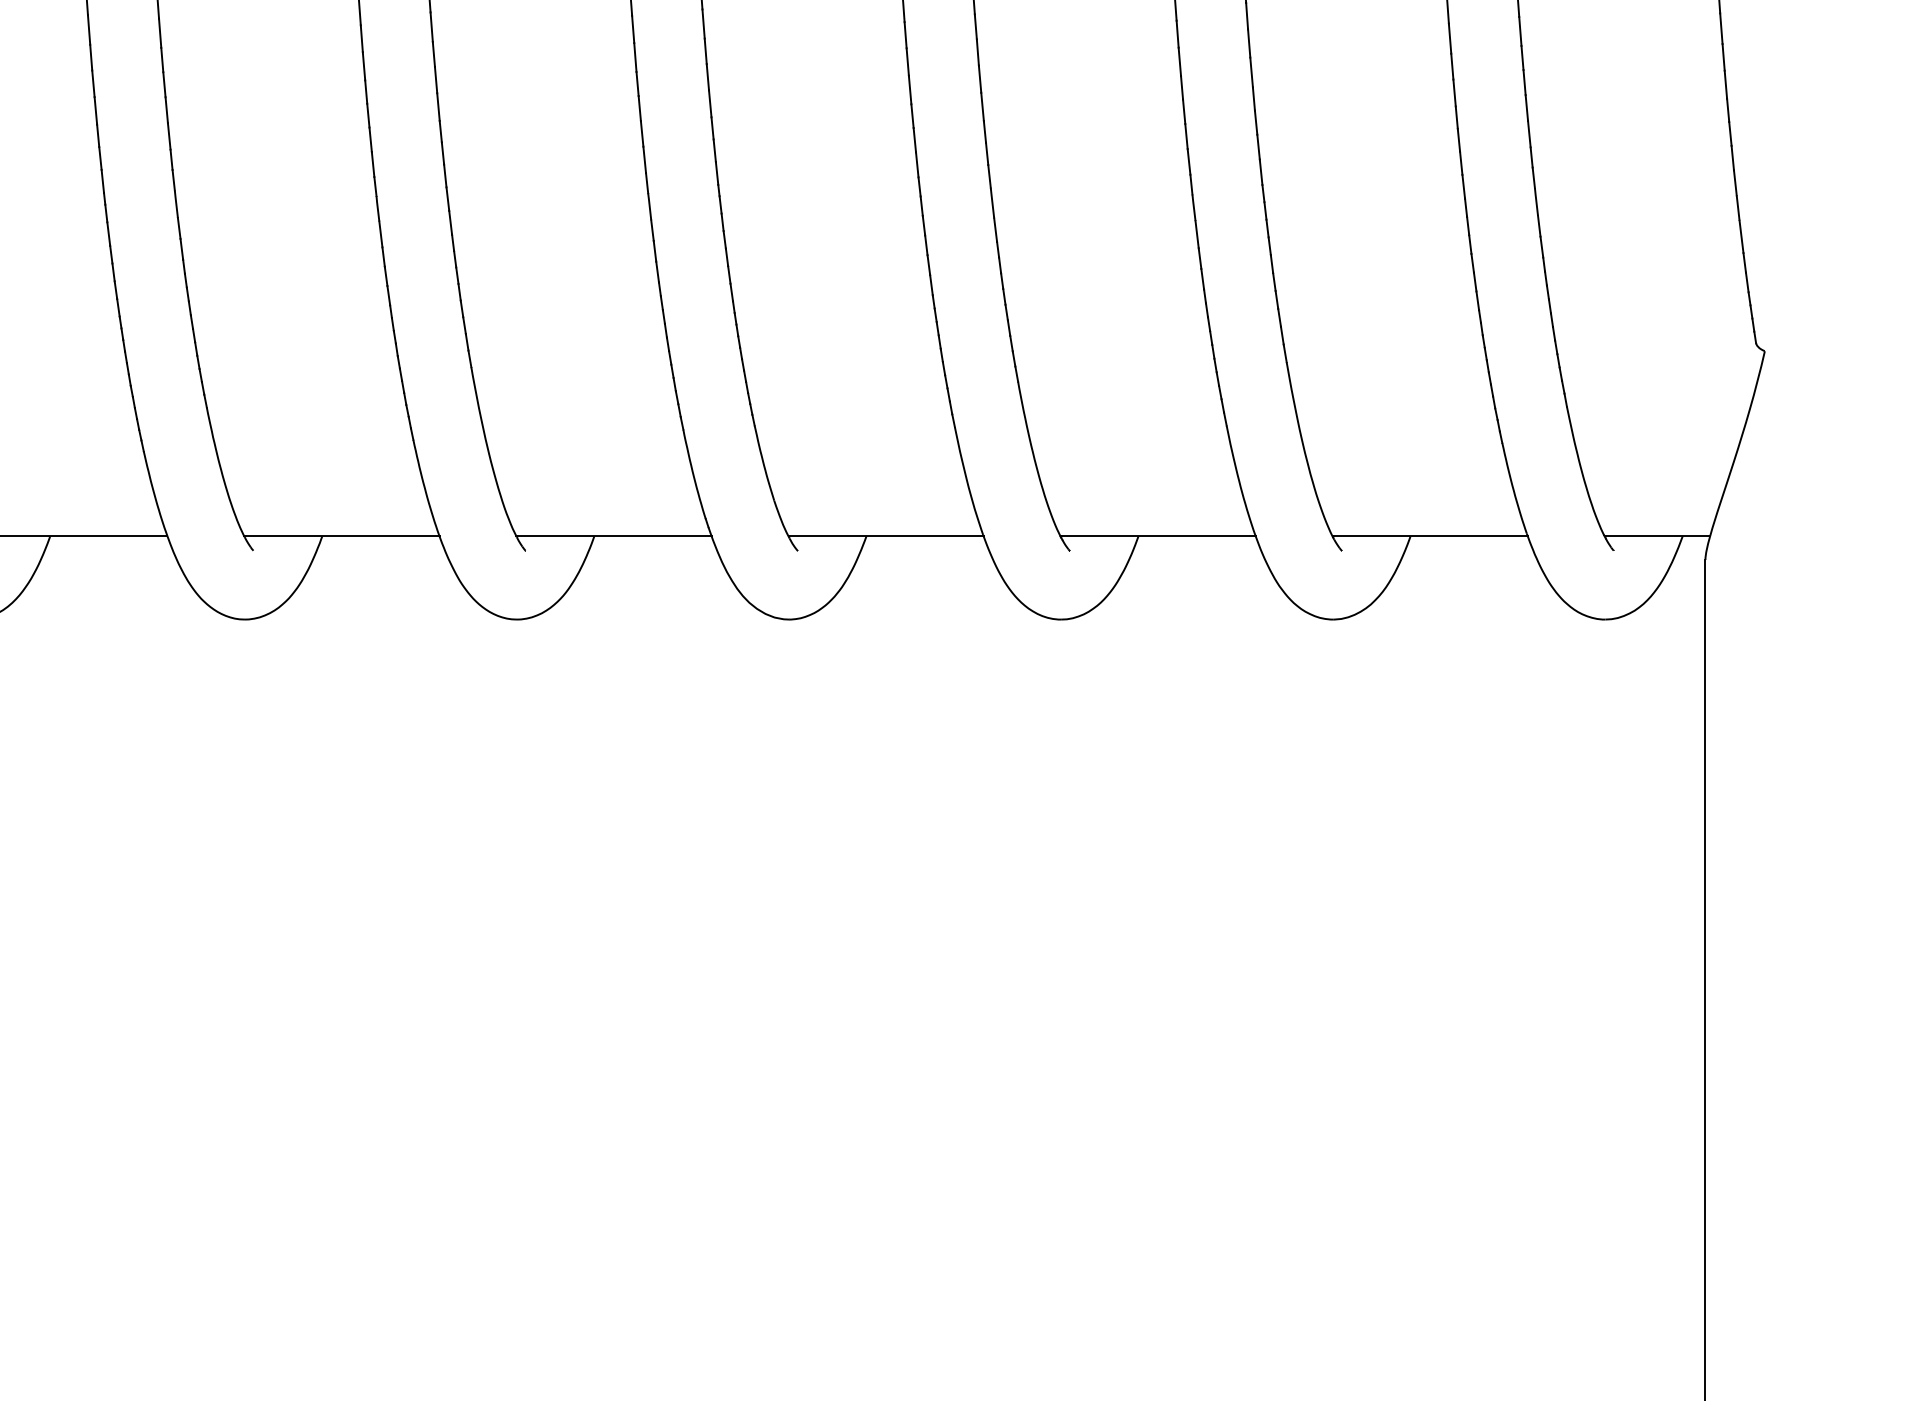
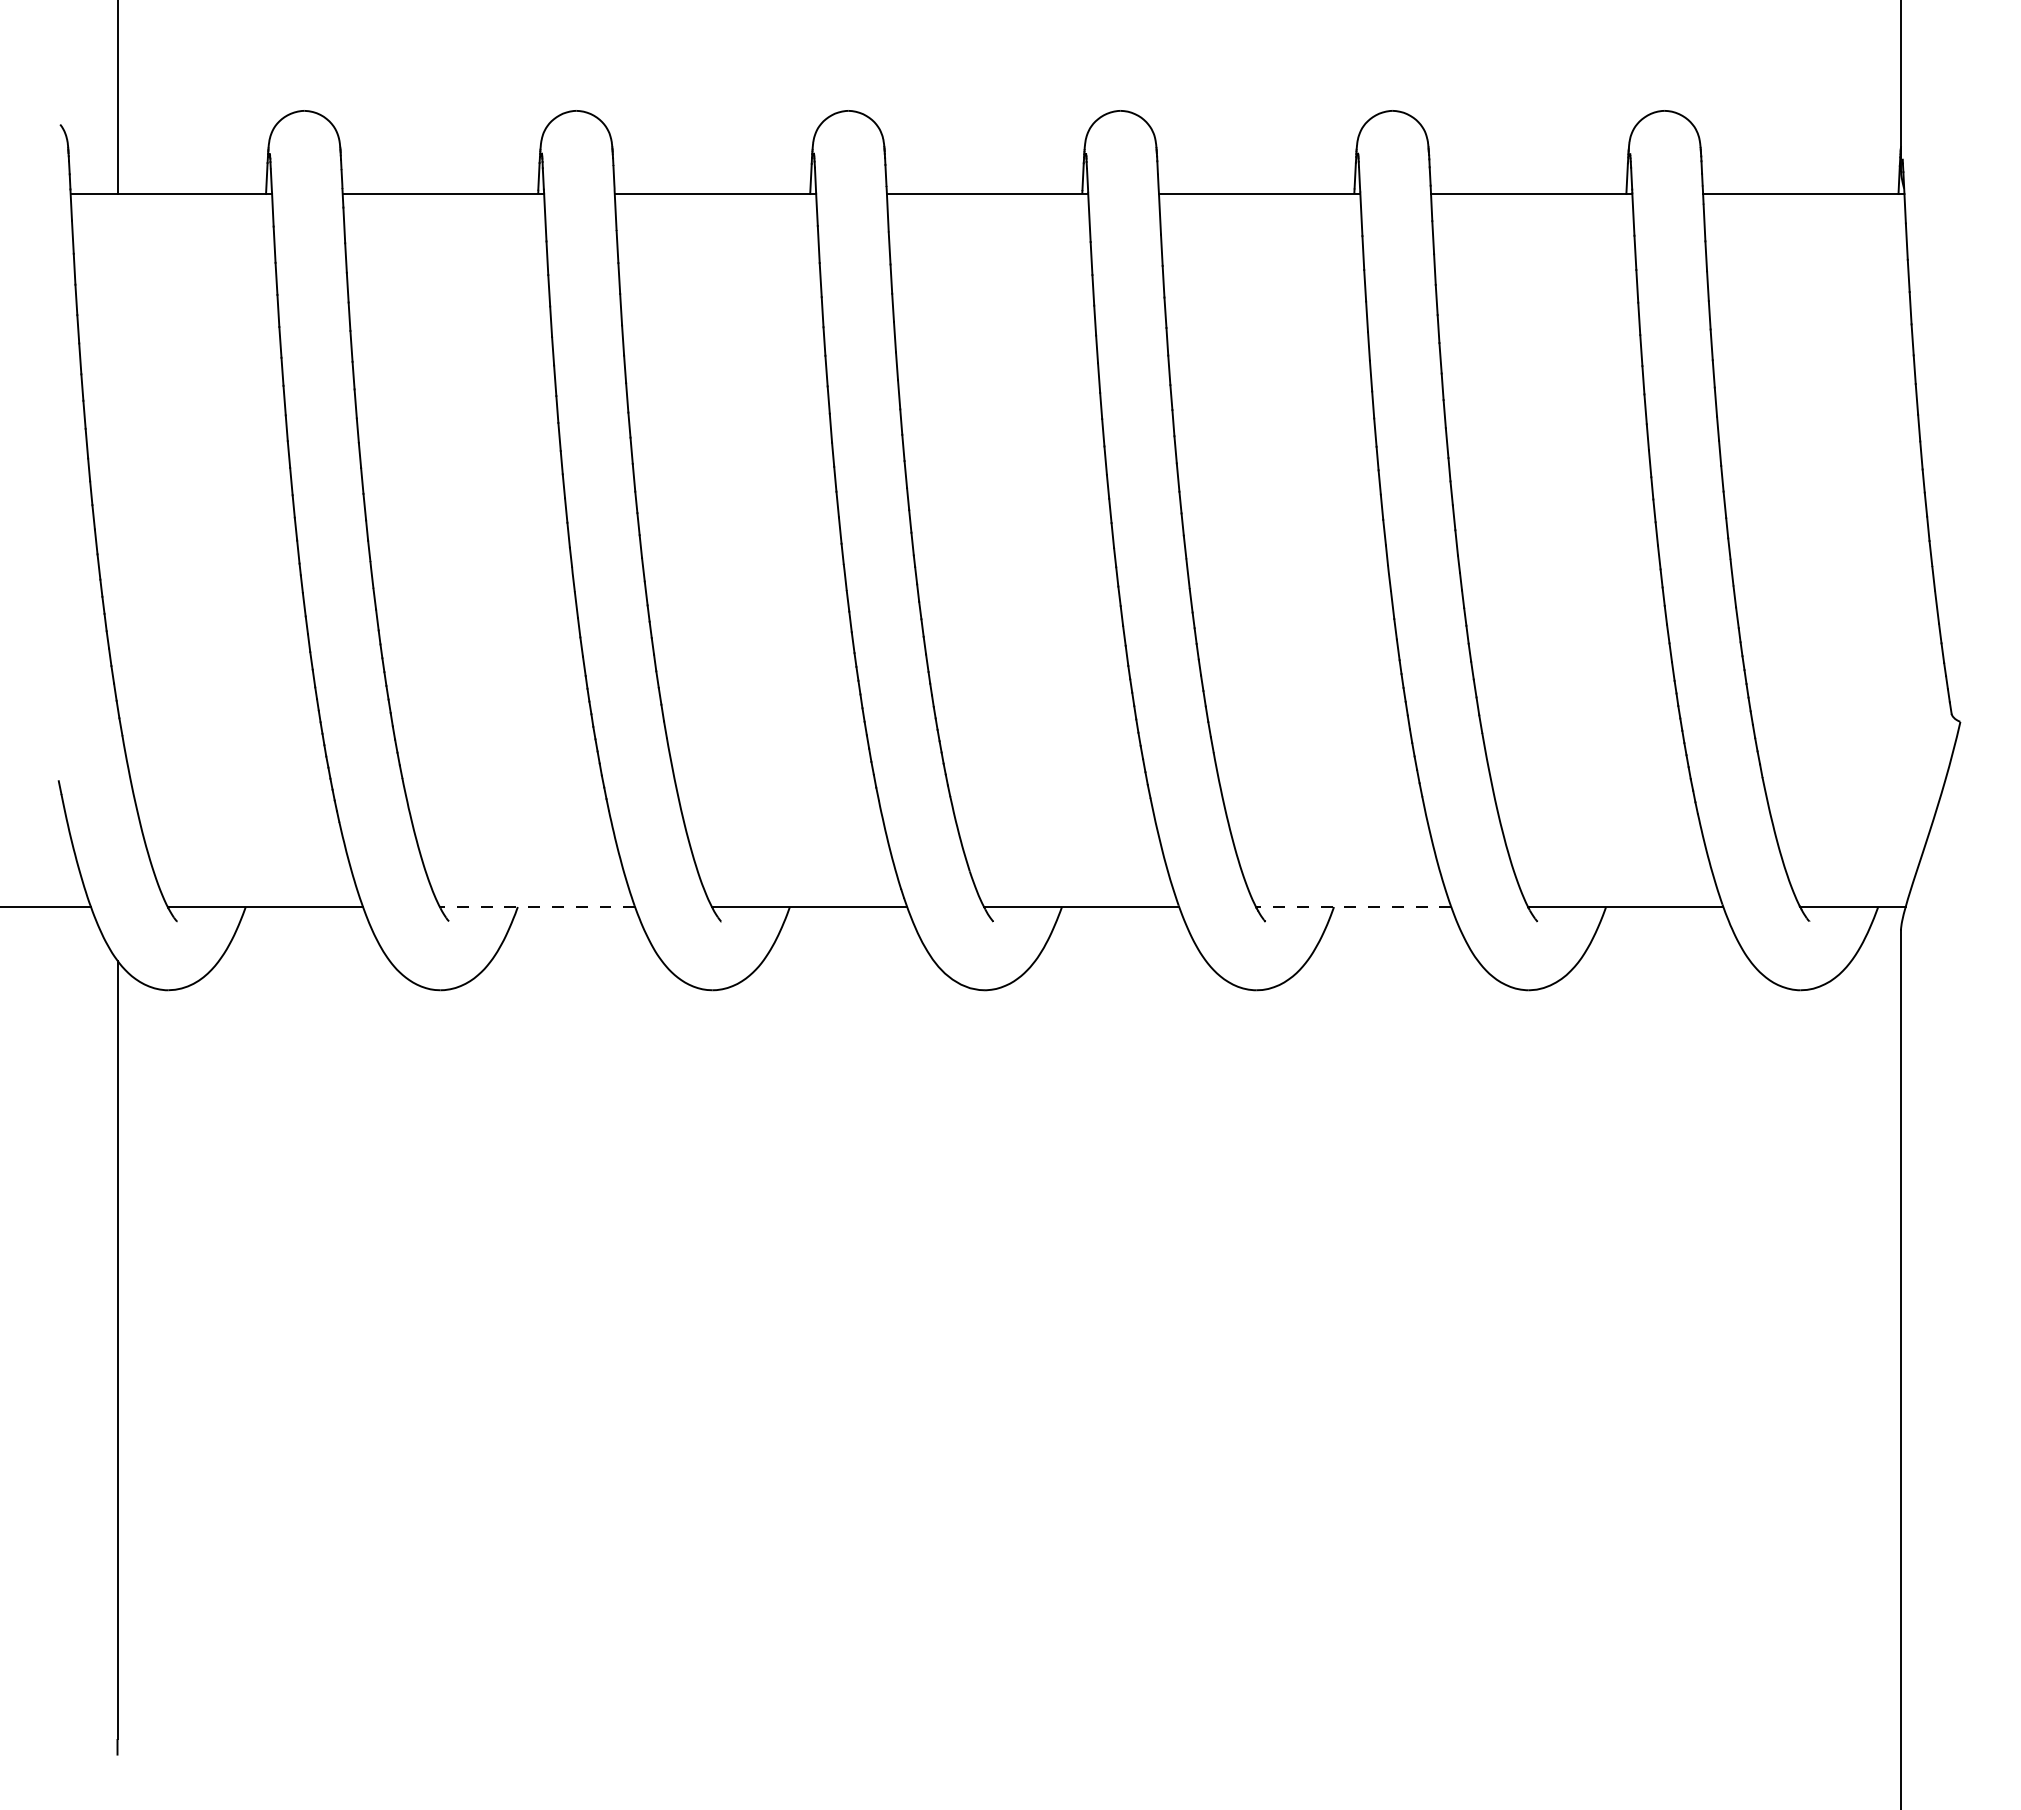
line: (341, 536) -> (537, 907), solid -> dashed
line: (1157, 536) -> (1353, 907), solid -> dashed

